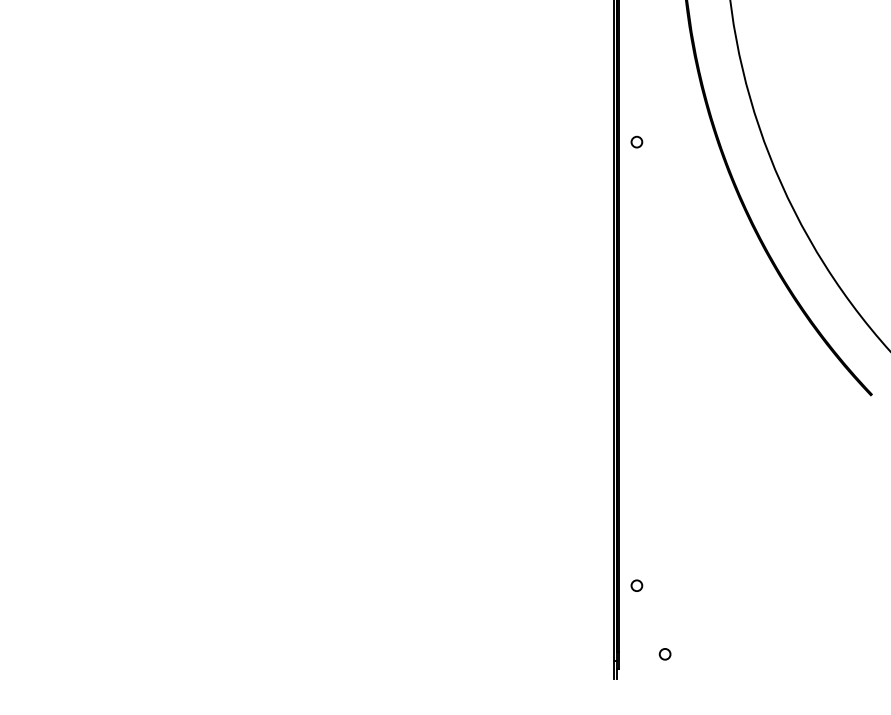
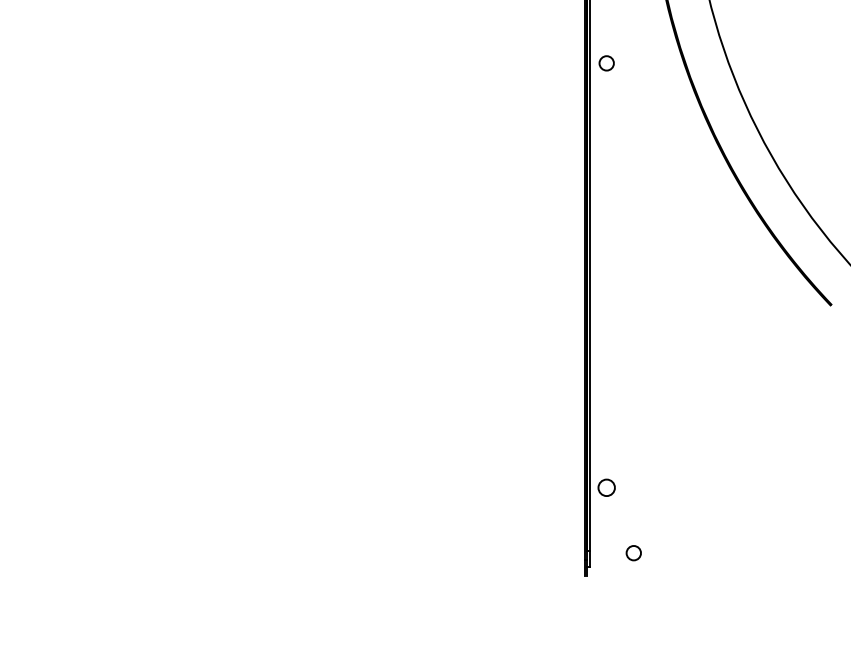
circle: (636, 141) -> (606, 62), size x1.4
circle: (636, 585) -> (606, 487), size x1.6
circle: (664, 654) -> (633, 553), size x1.4

